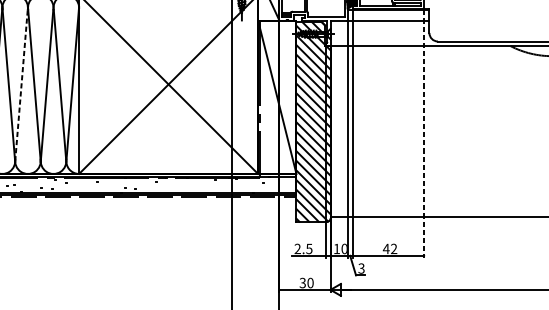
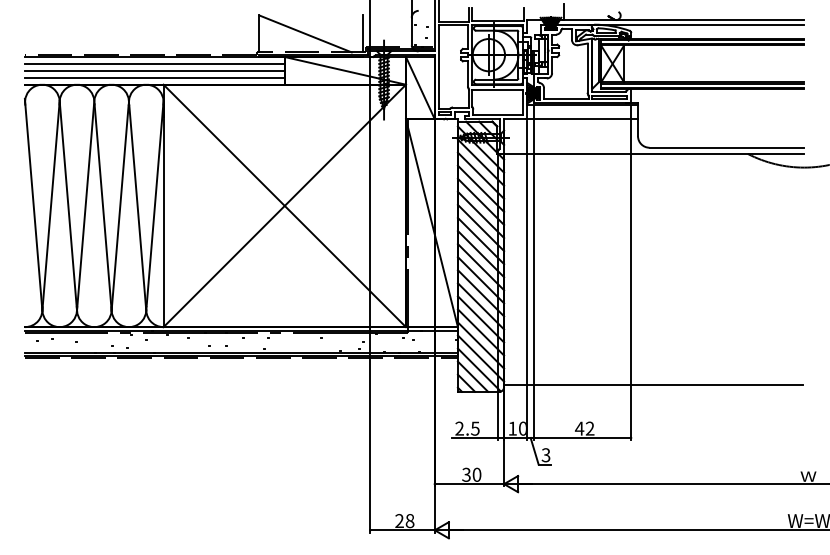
line: (21, 86) -> (85, 208), dashed -> solid
line: (424, 134) -> (631, 273), dashed -> solid

